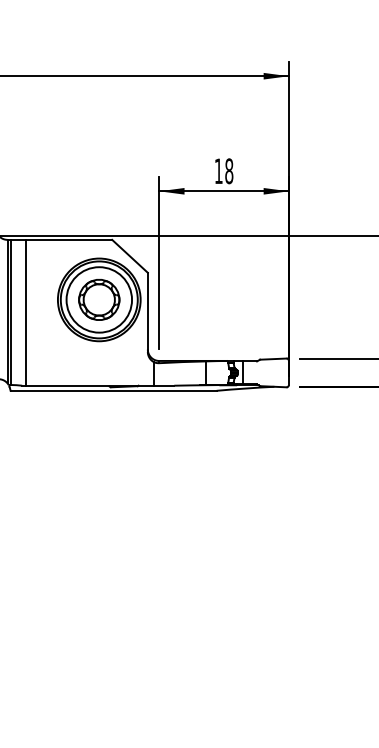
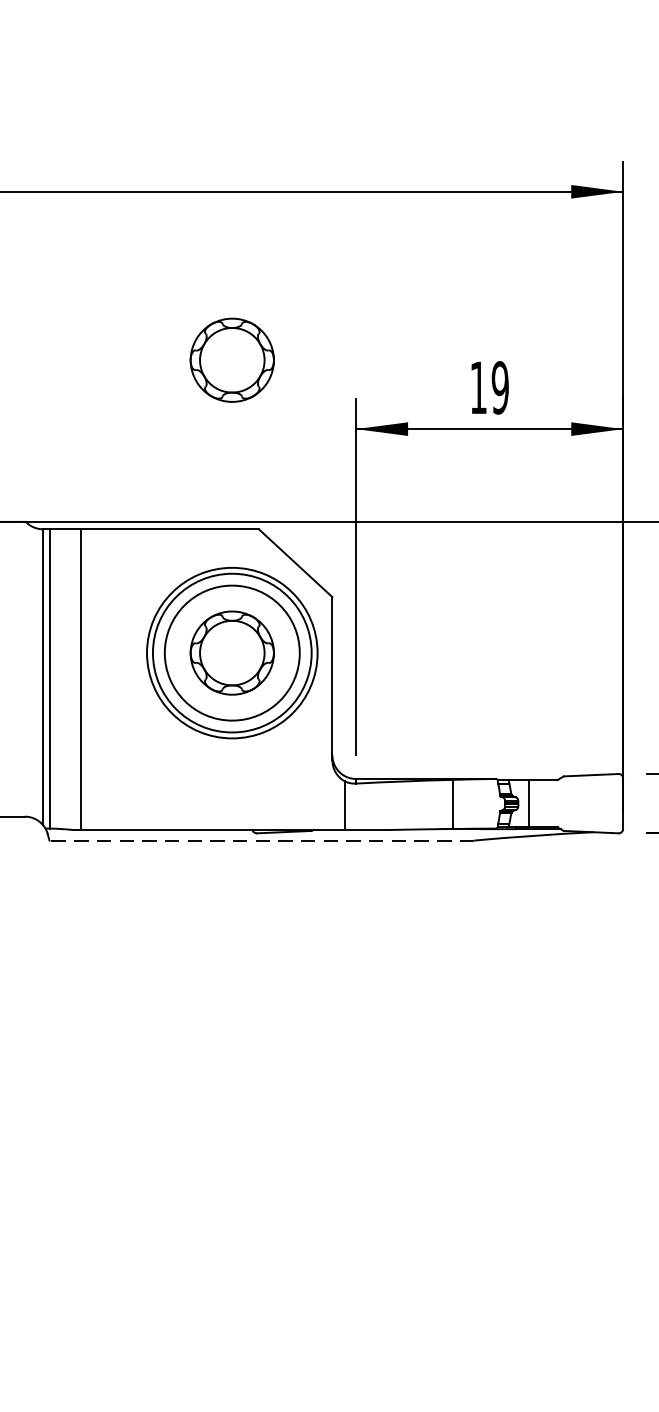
part: (99, 157) -> (232, 359), added
text: (229, 171) -> (500, 388), 18 -> 19
line: (113, 390) -> (261, 839), solid -> dashed

